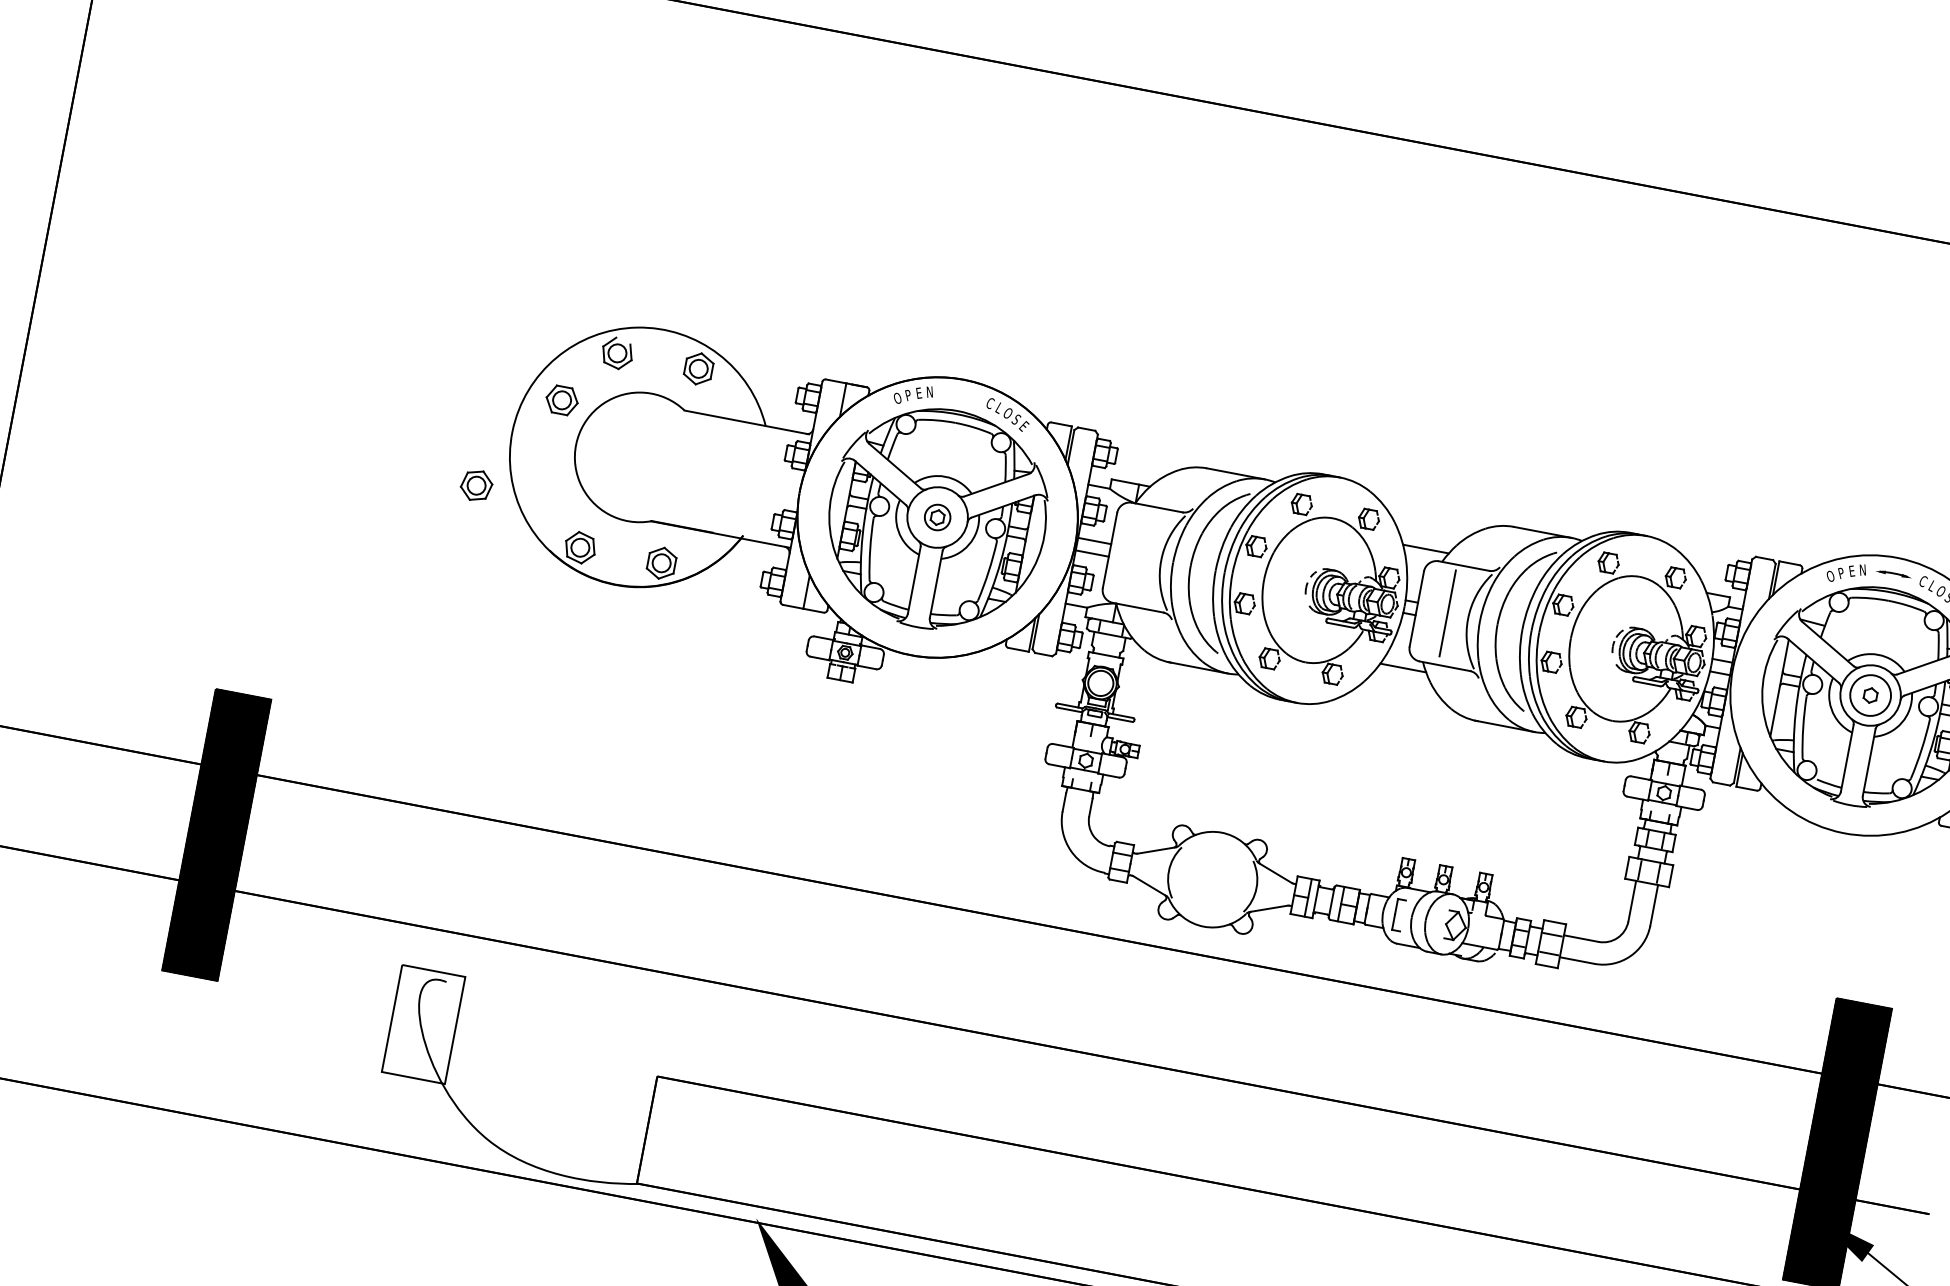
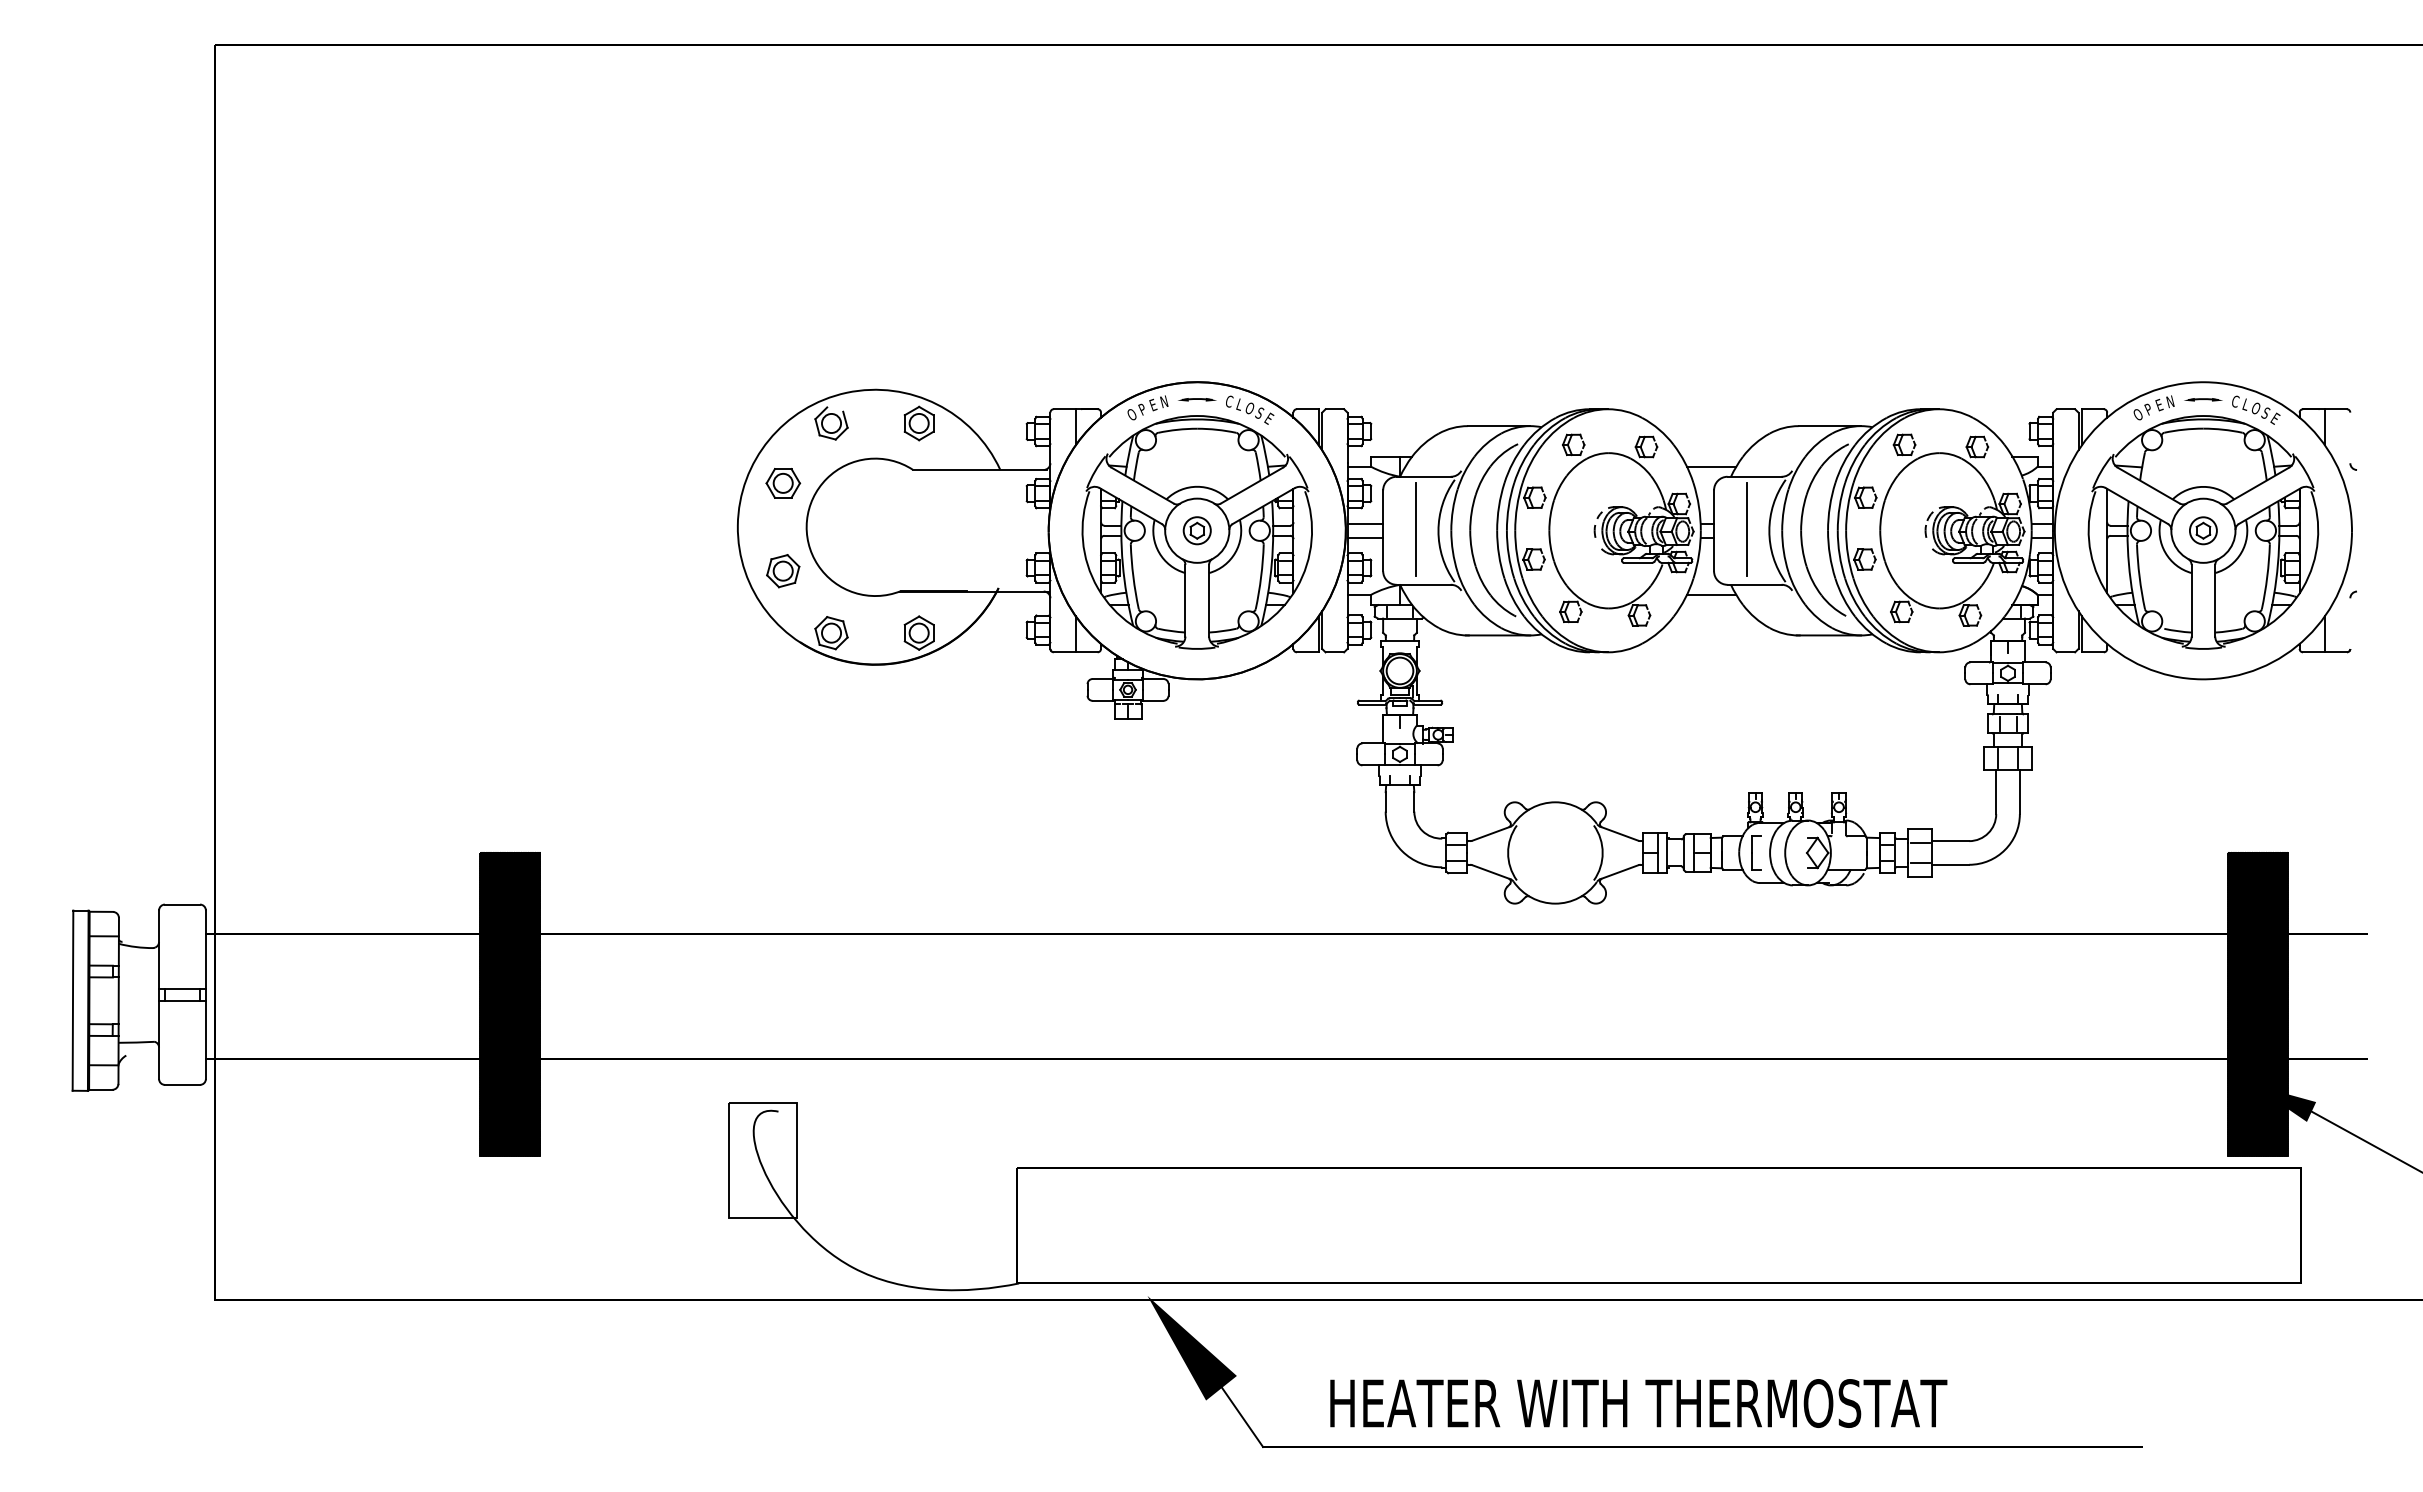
line: (961, 395) -> (1197, 399), added
part: (476, 486) -> (783, 571), moved
line: (1141, 554) -> (1416, 528), added
circle: (1869, 695) -> (2202, 530), size x0.62

